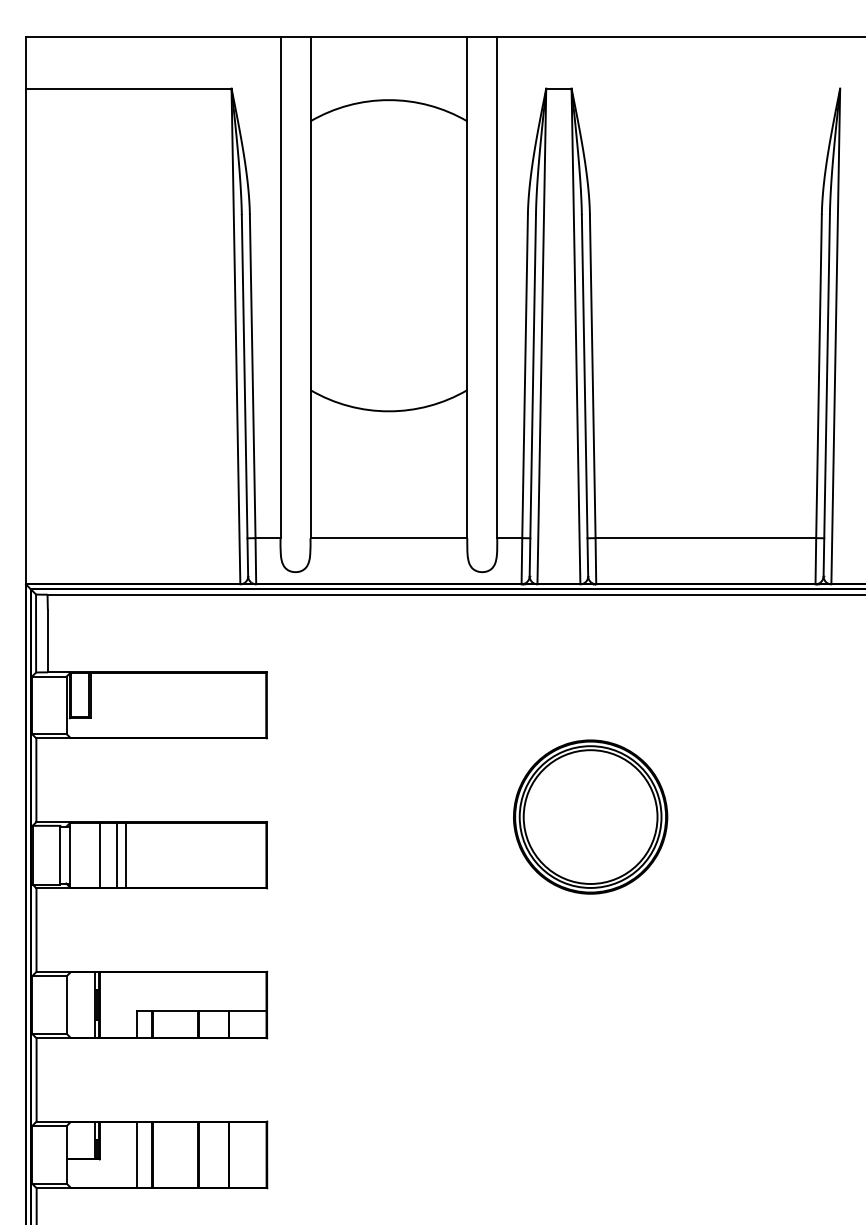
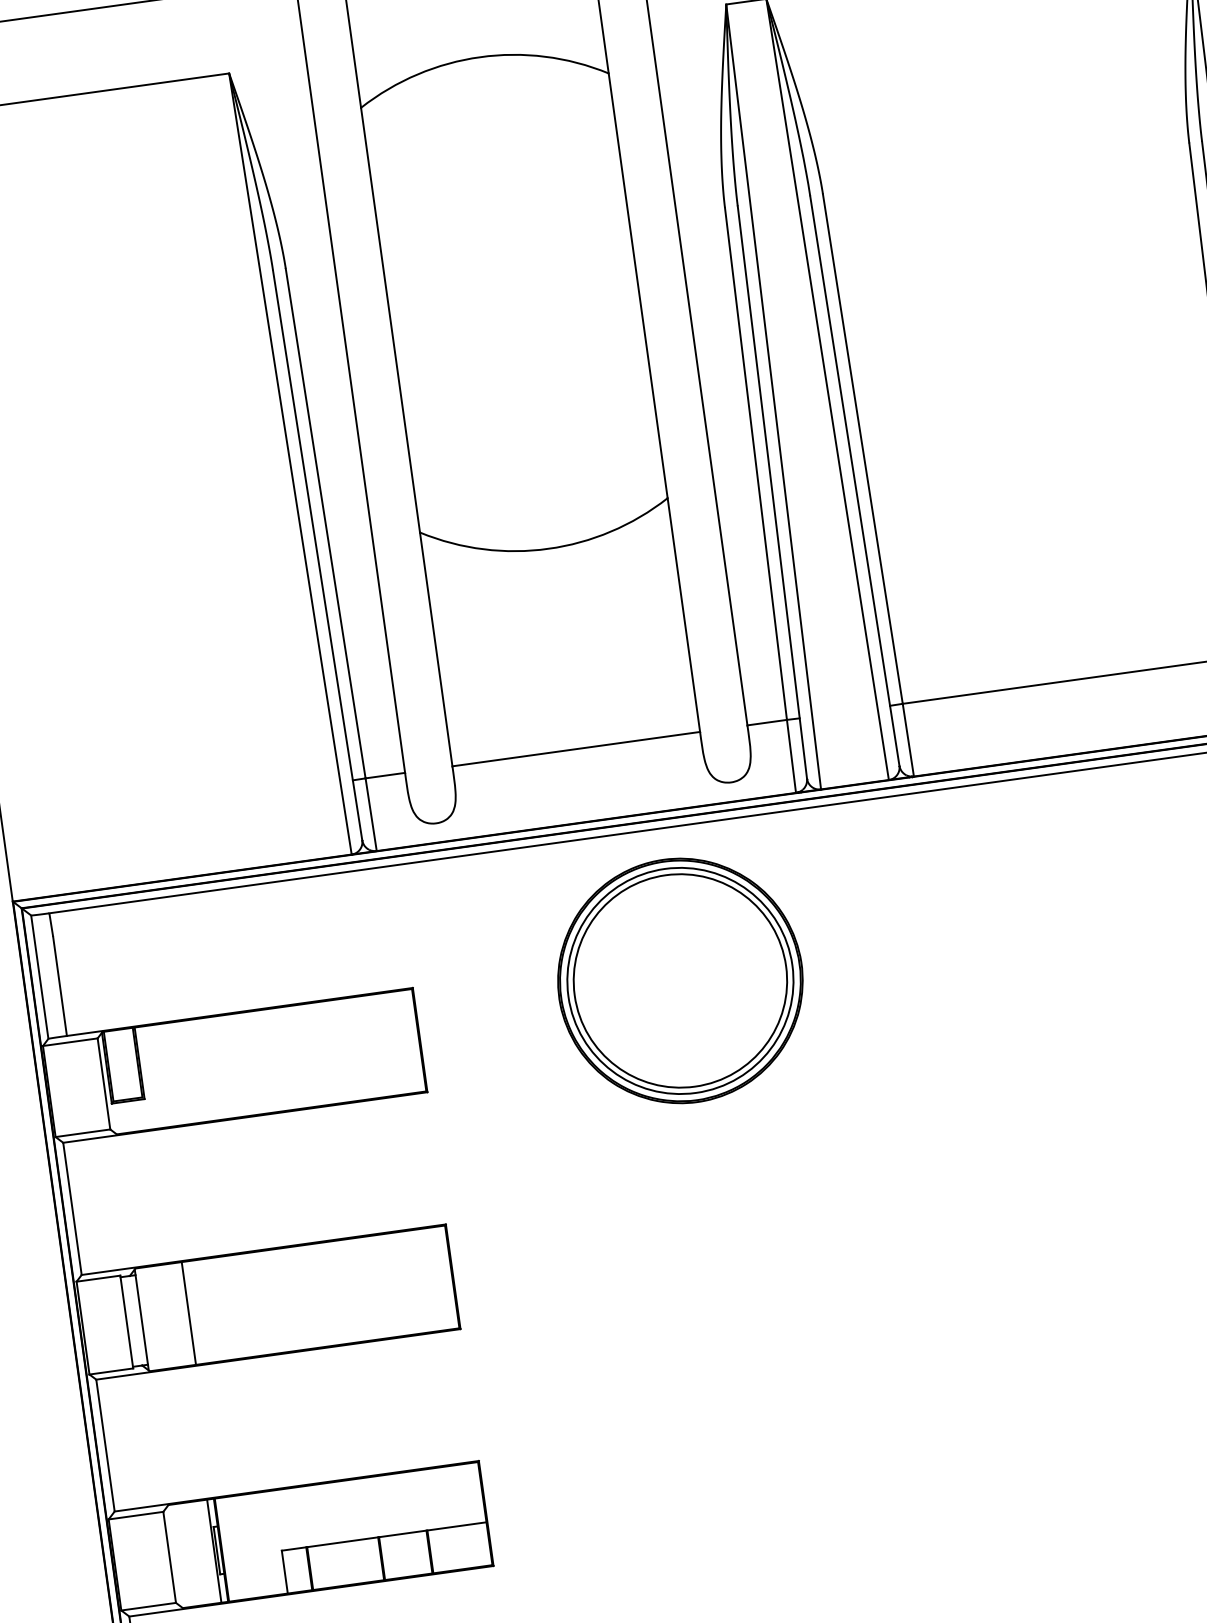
part: (590, 816) -> (680, 980), moved
line: (116, 854) -> (215, 1308), removed
line: (126, 854) -> (231, 1306), removed

